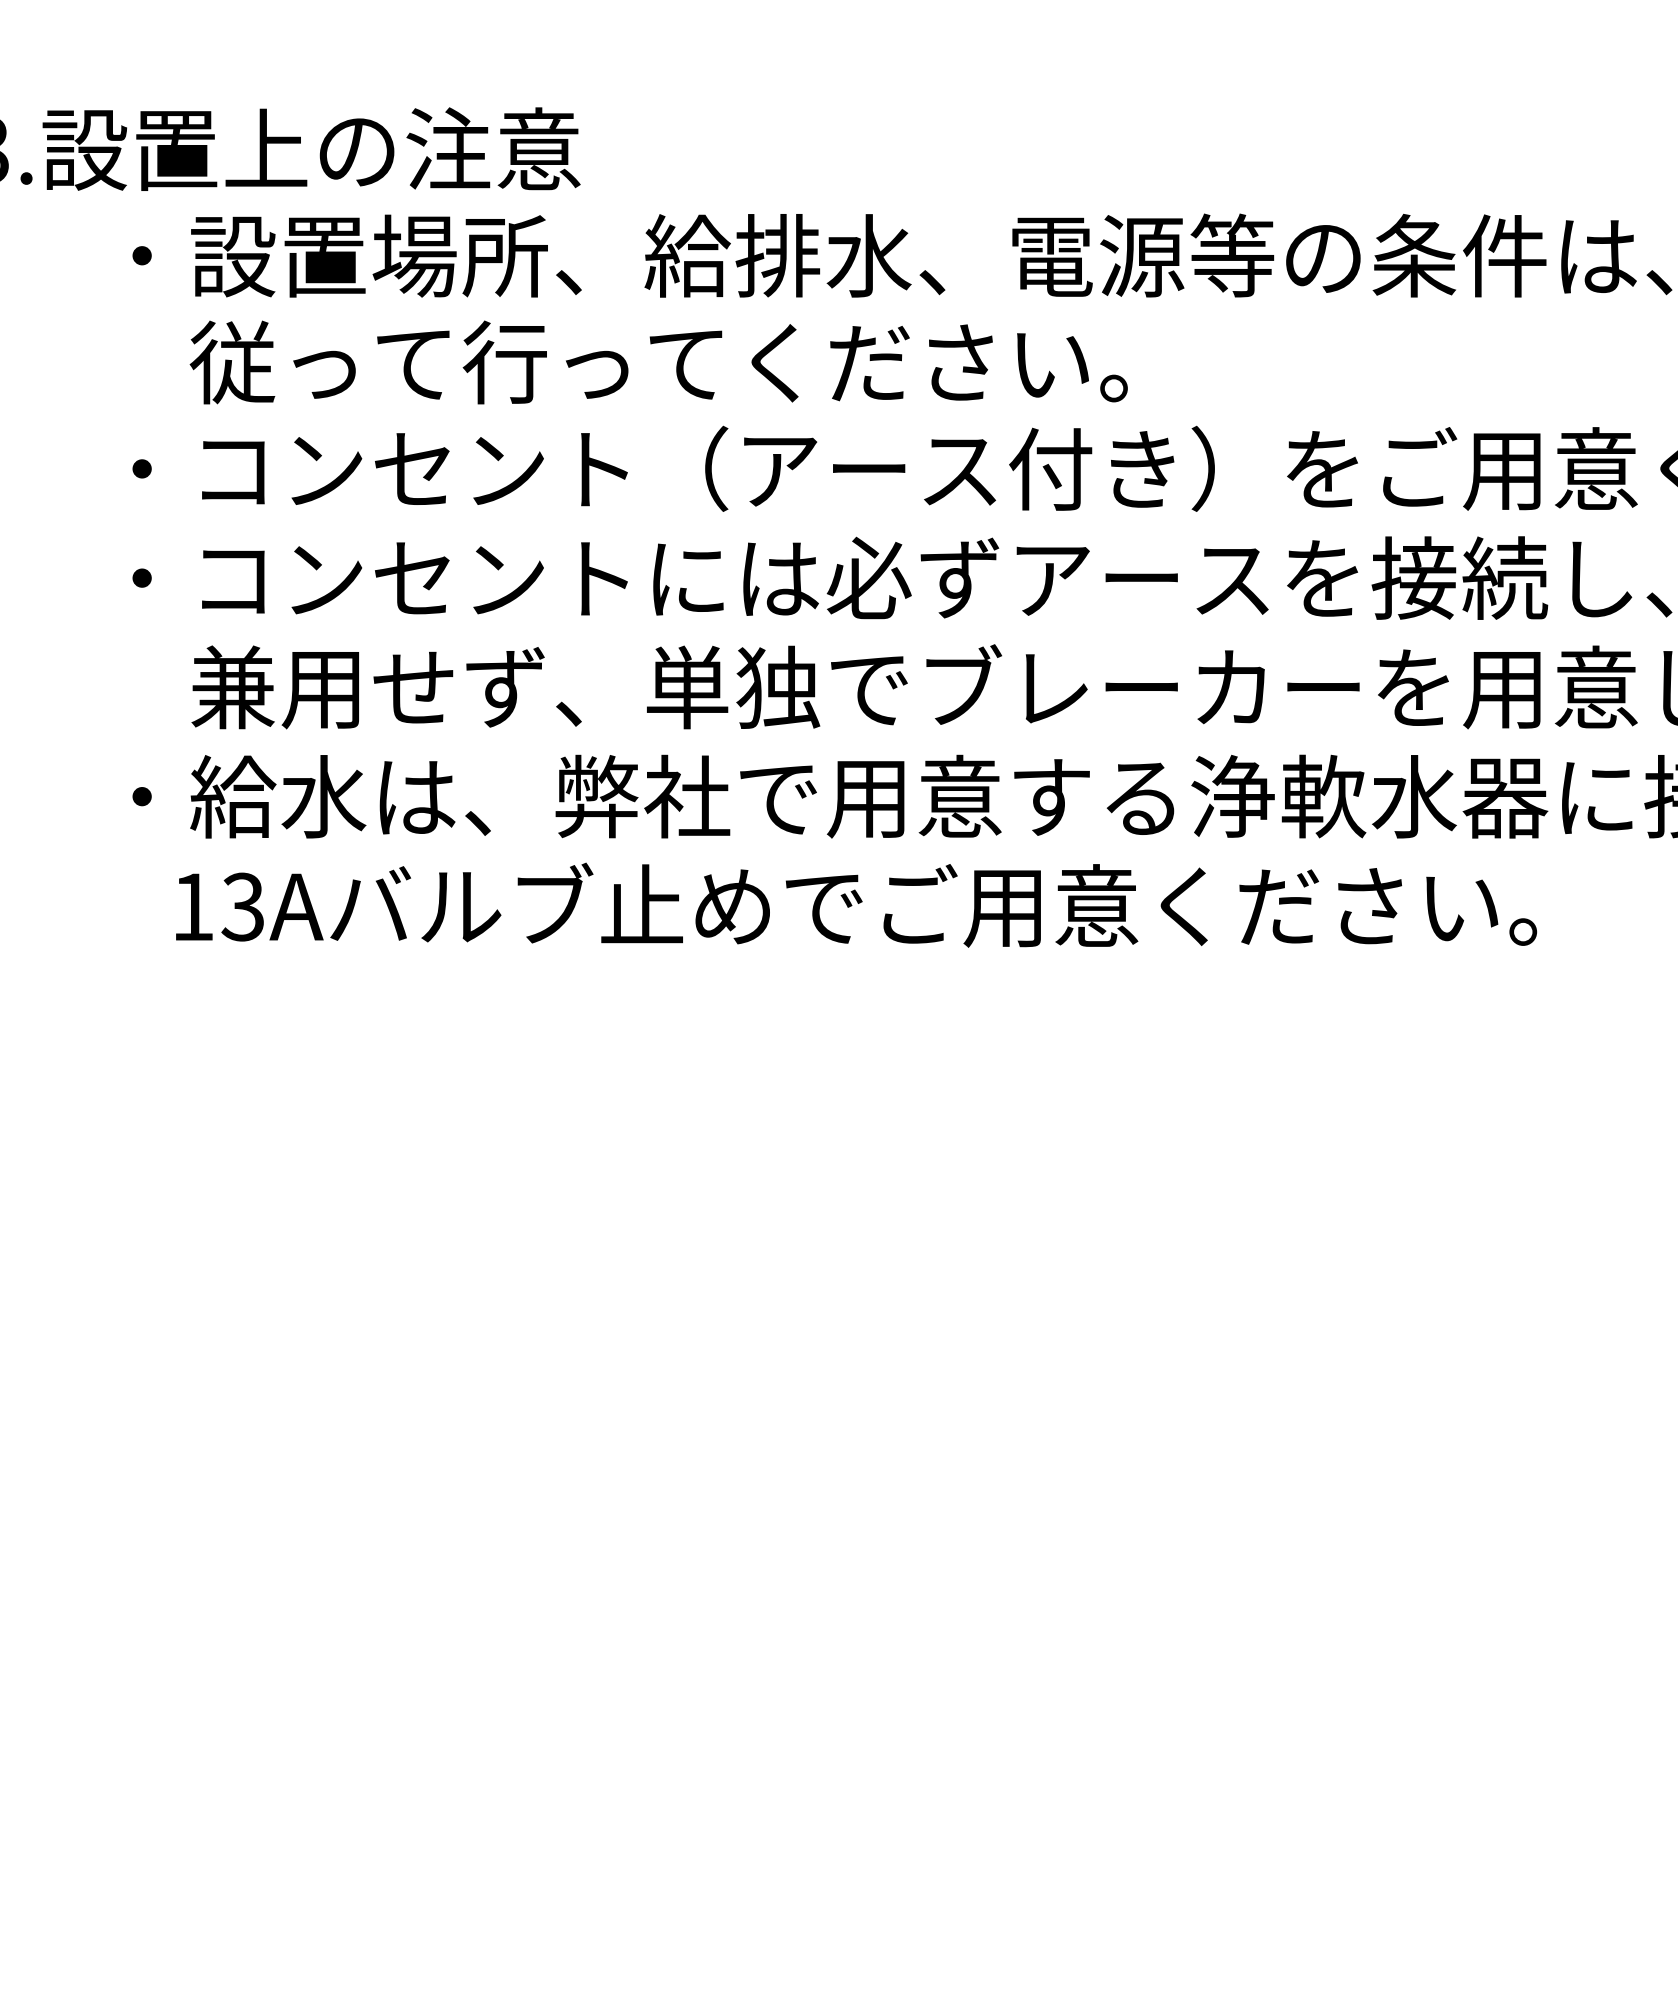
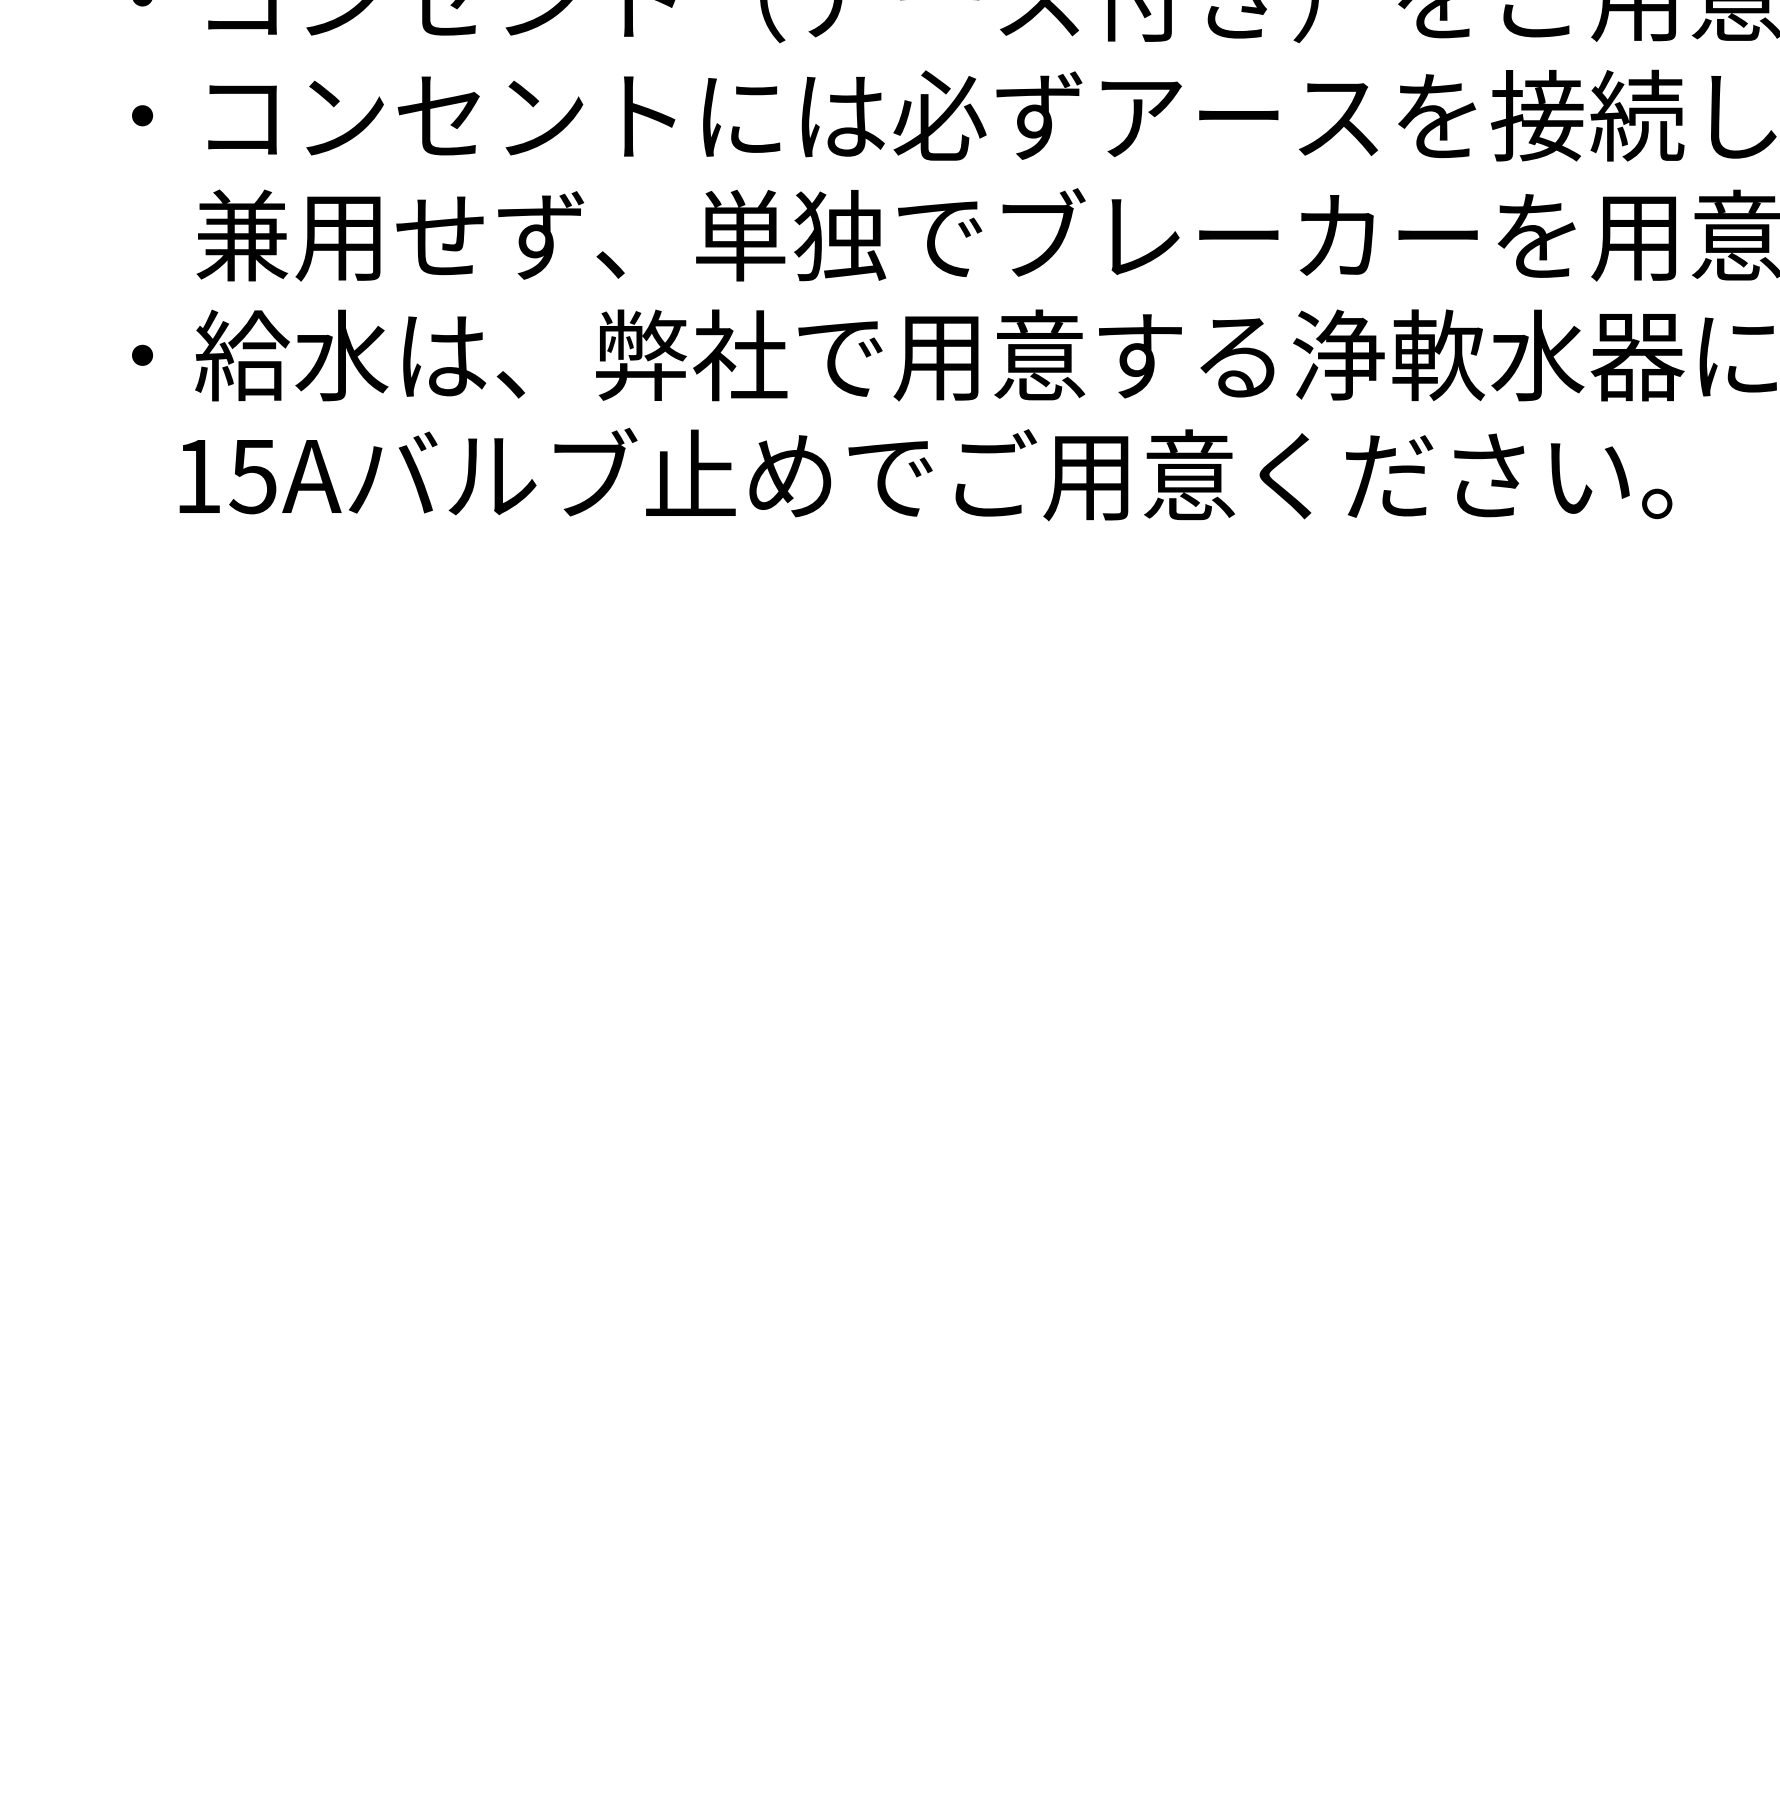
text: (242, 906) -> (252, 475), 13A -> 15A

